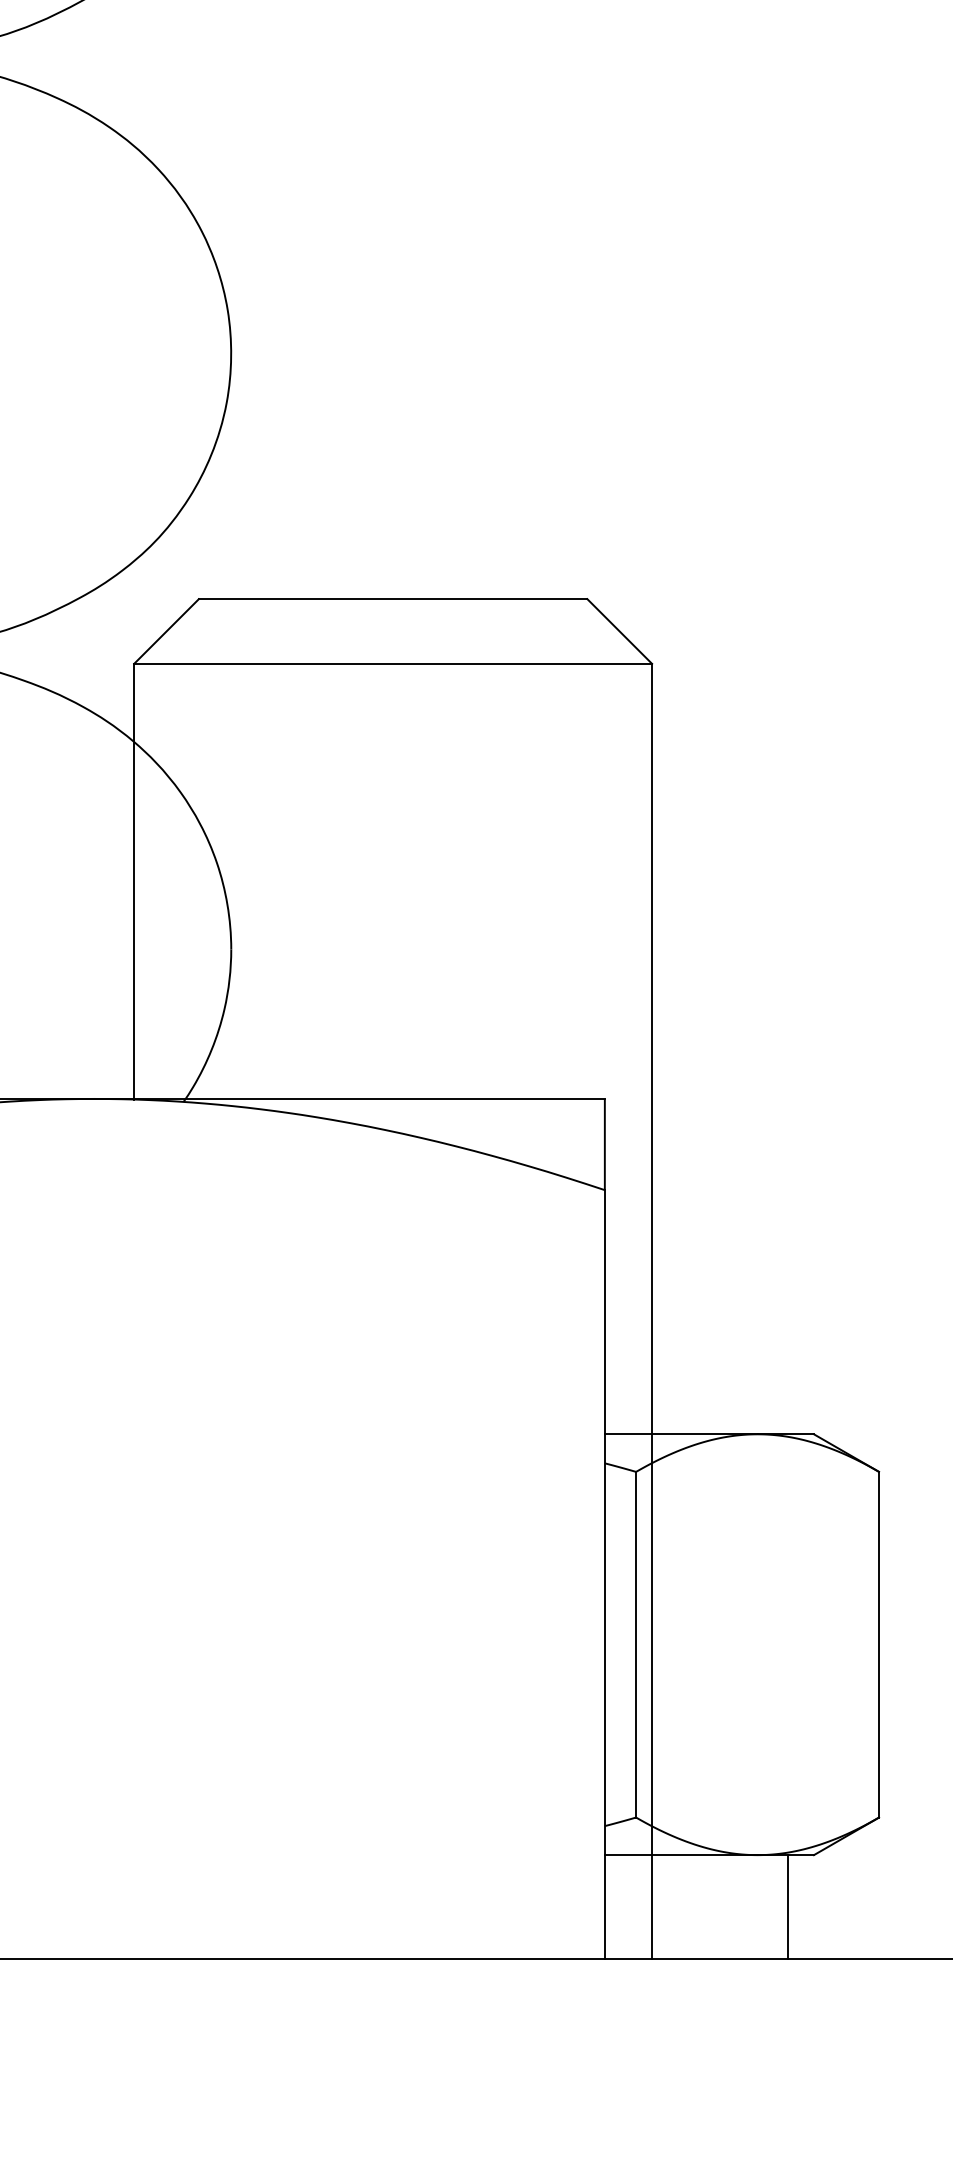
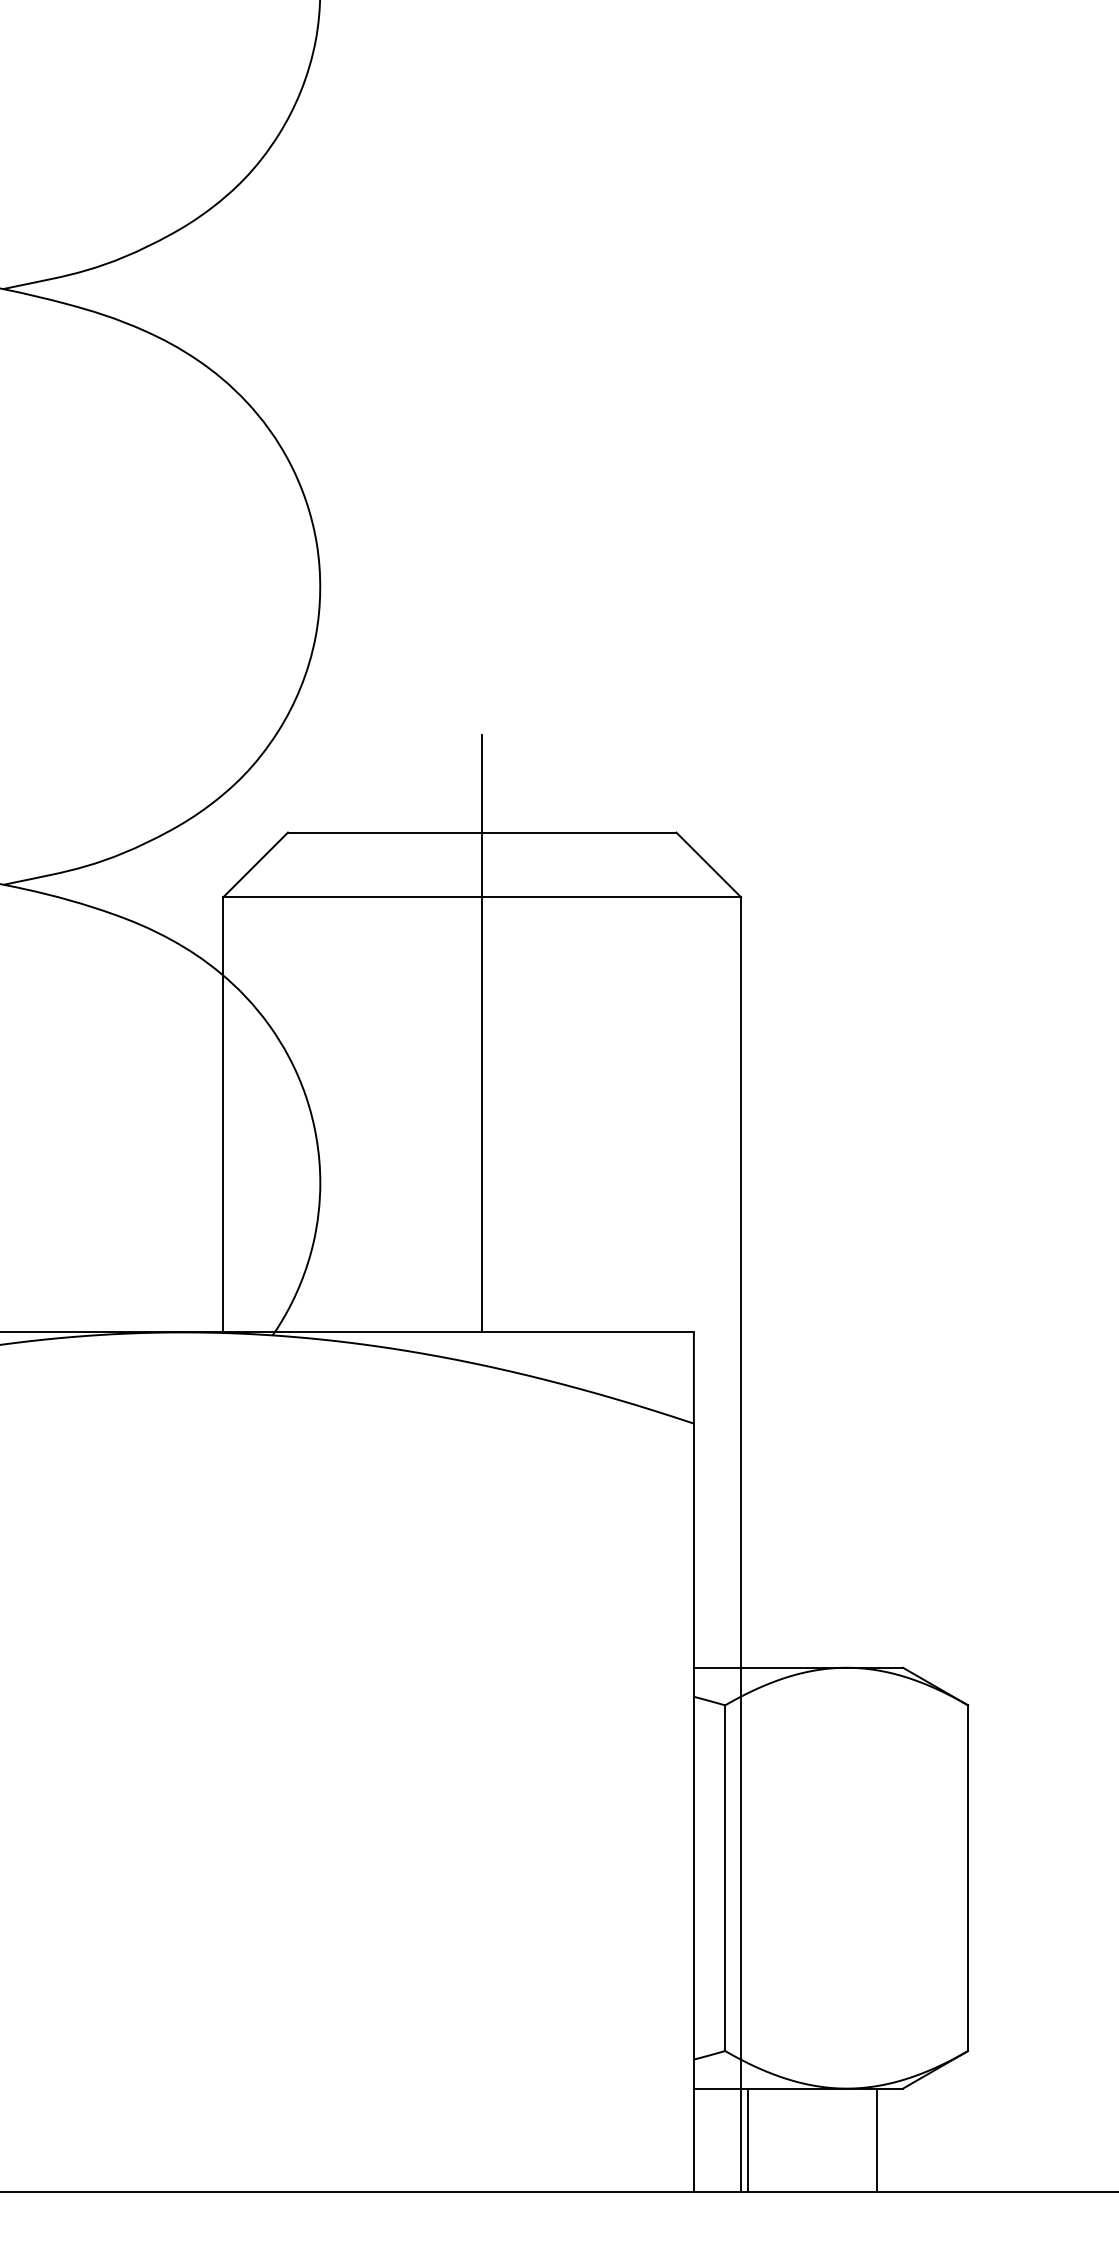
line: (393, 800) -> (482, 1033), added
line: (658, 1907) -> (747, 2140), added

